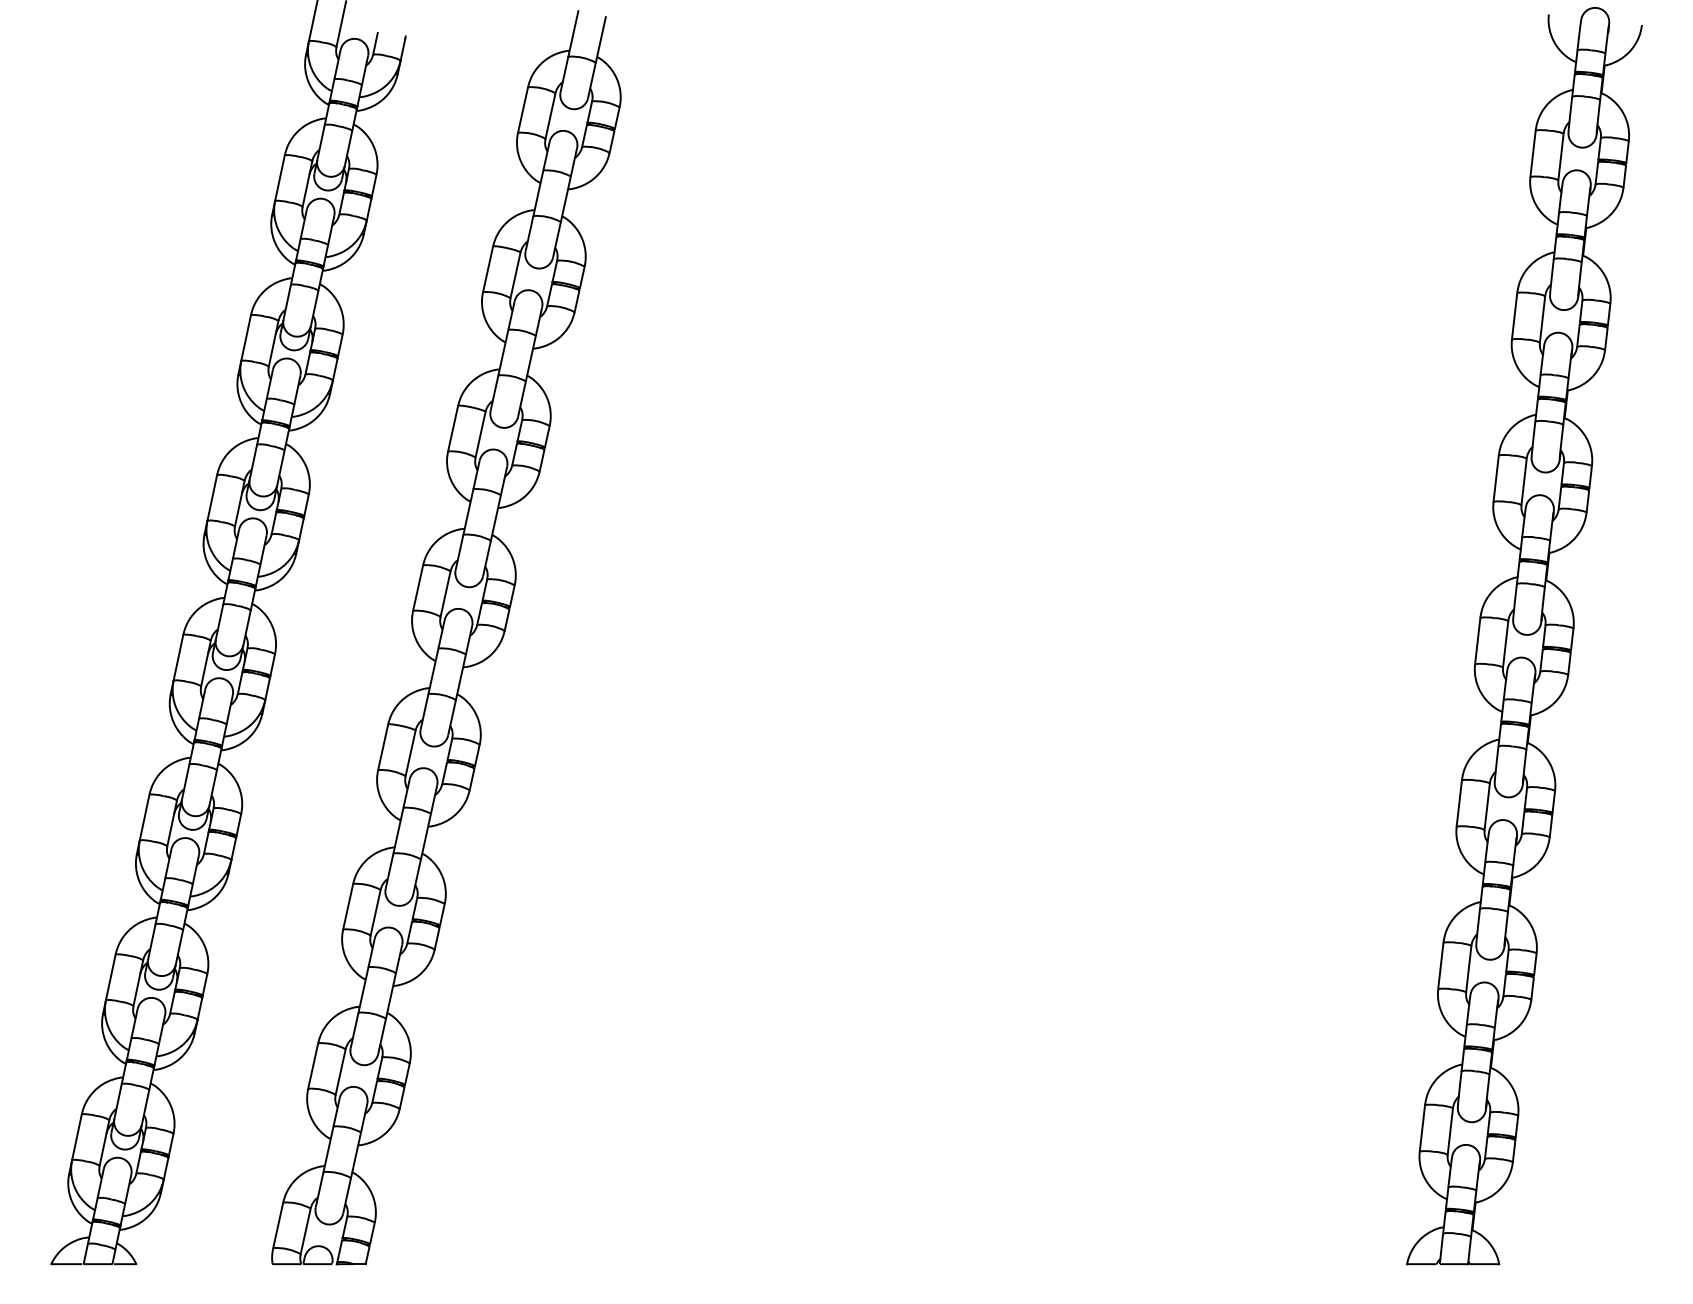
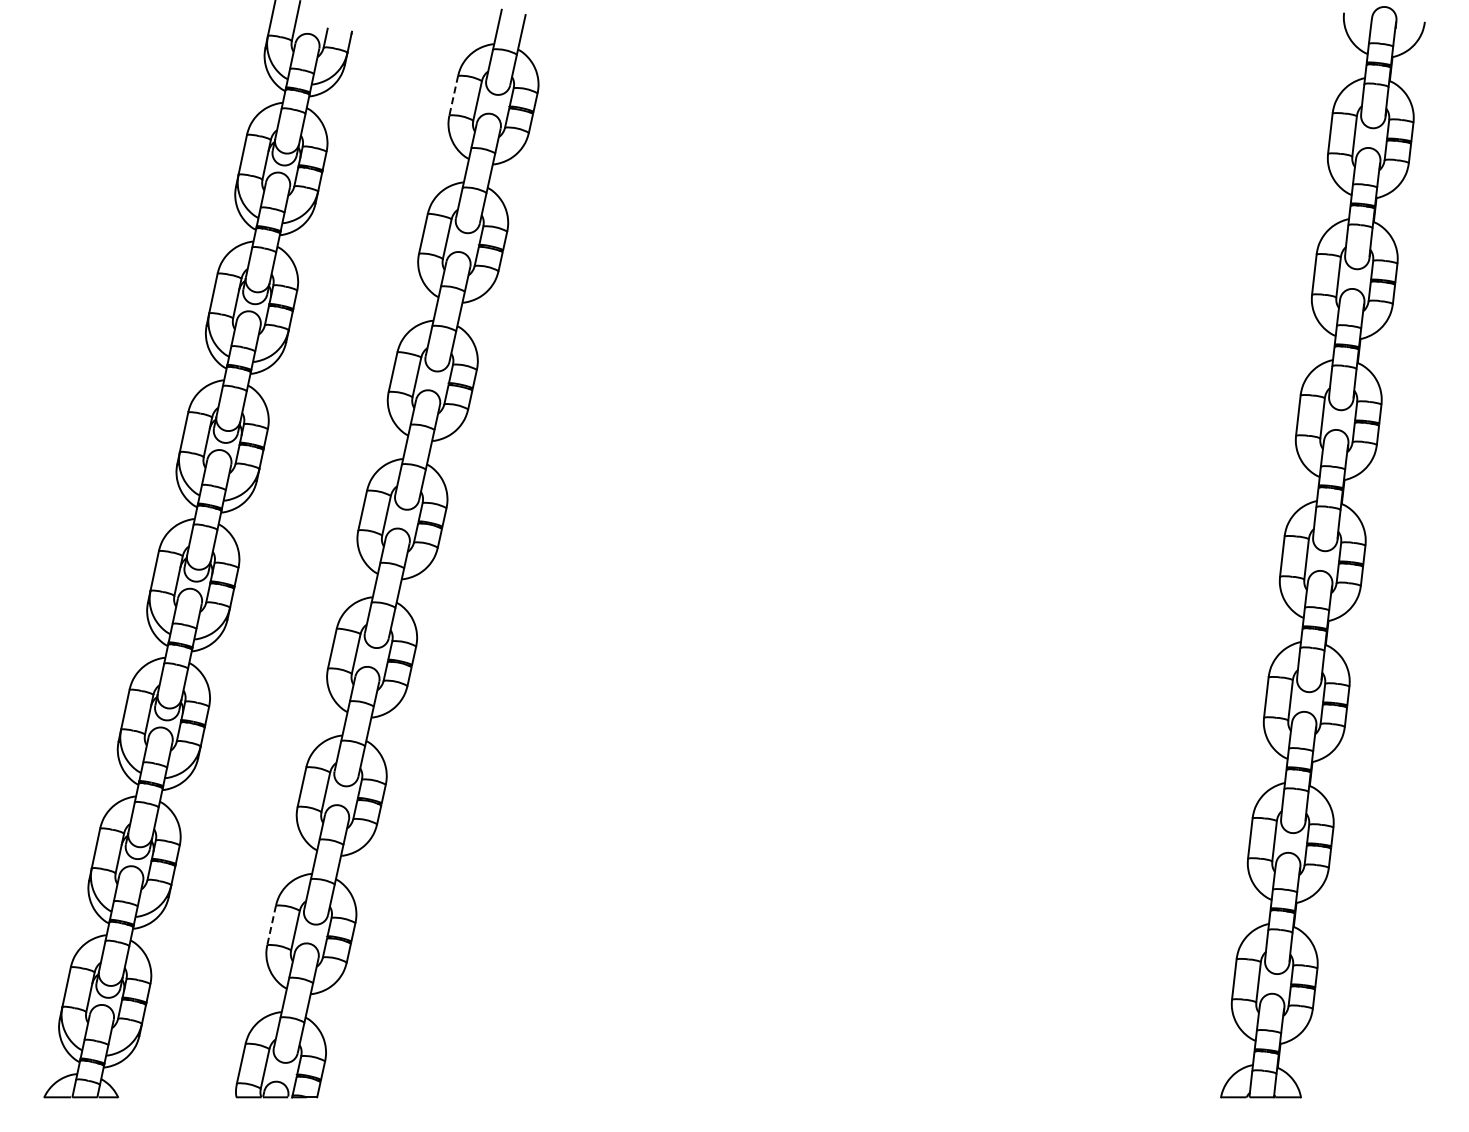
line: (522, 111) -> (453, 96), solid -> dashed
line: (313, 1066) -> (271, 925), solid -> dashed

